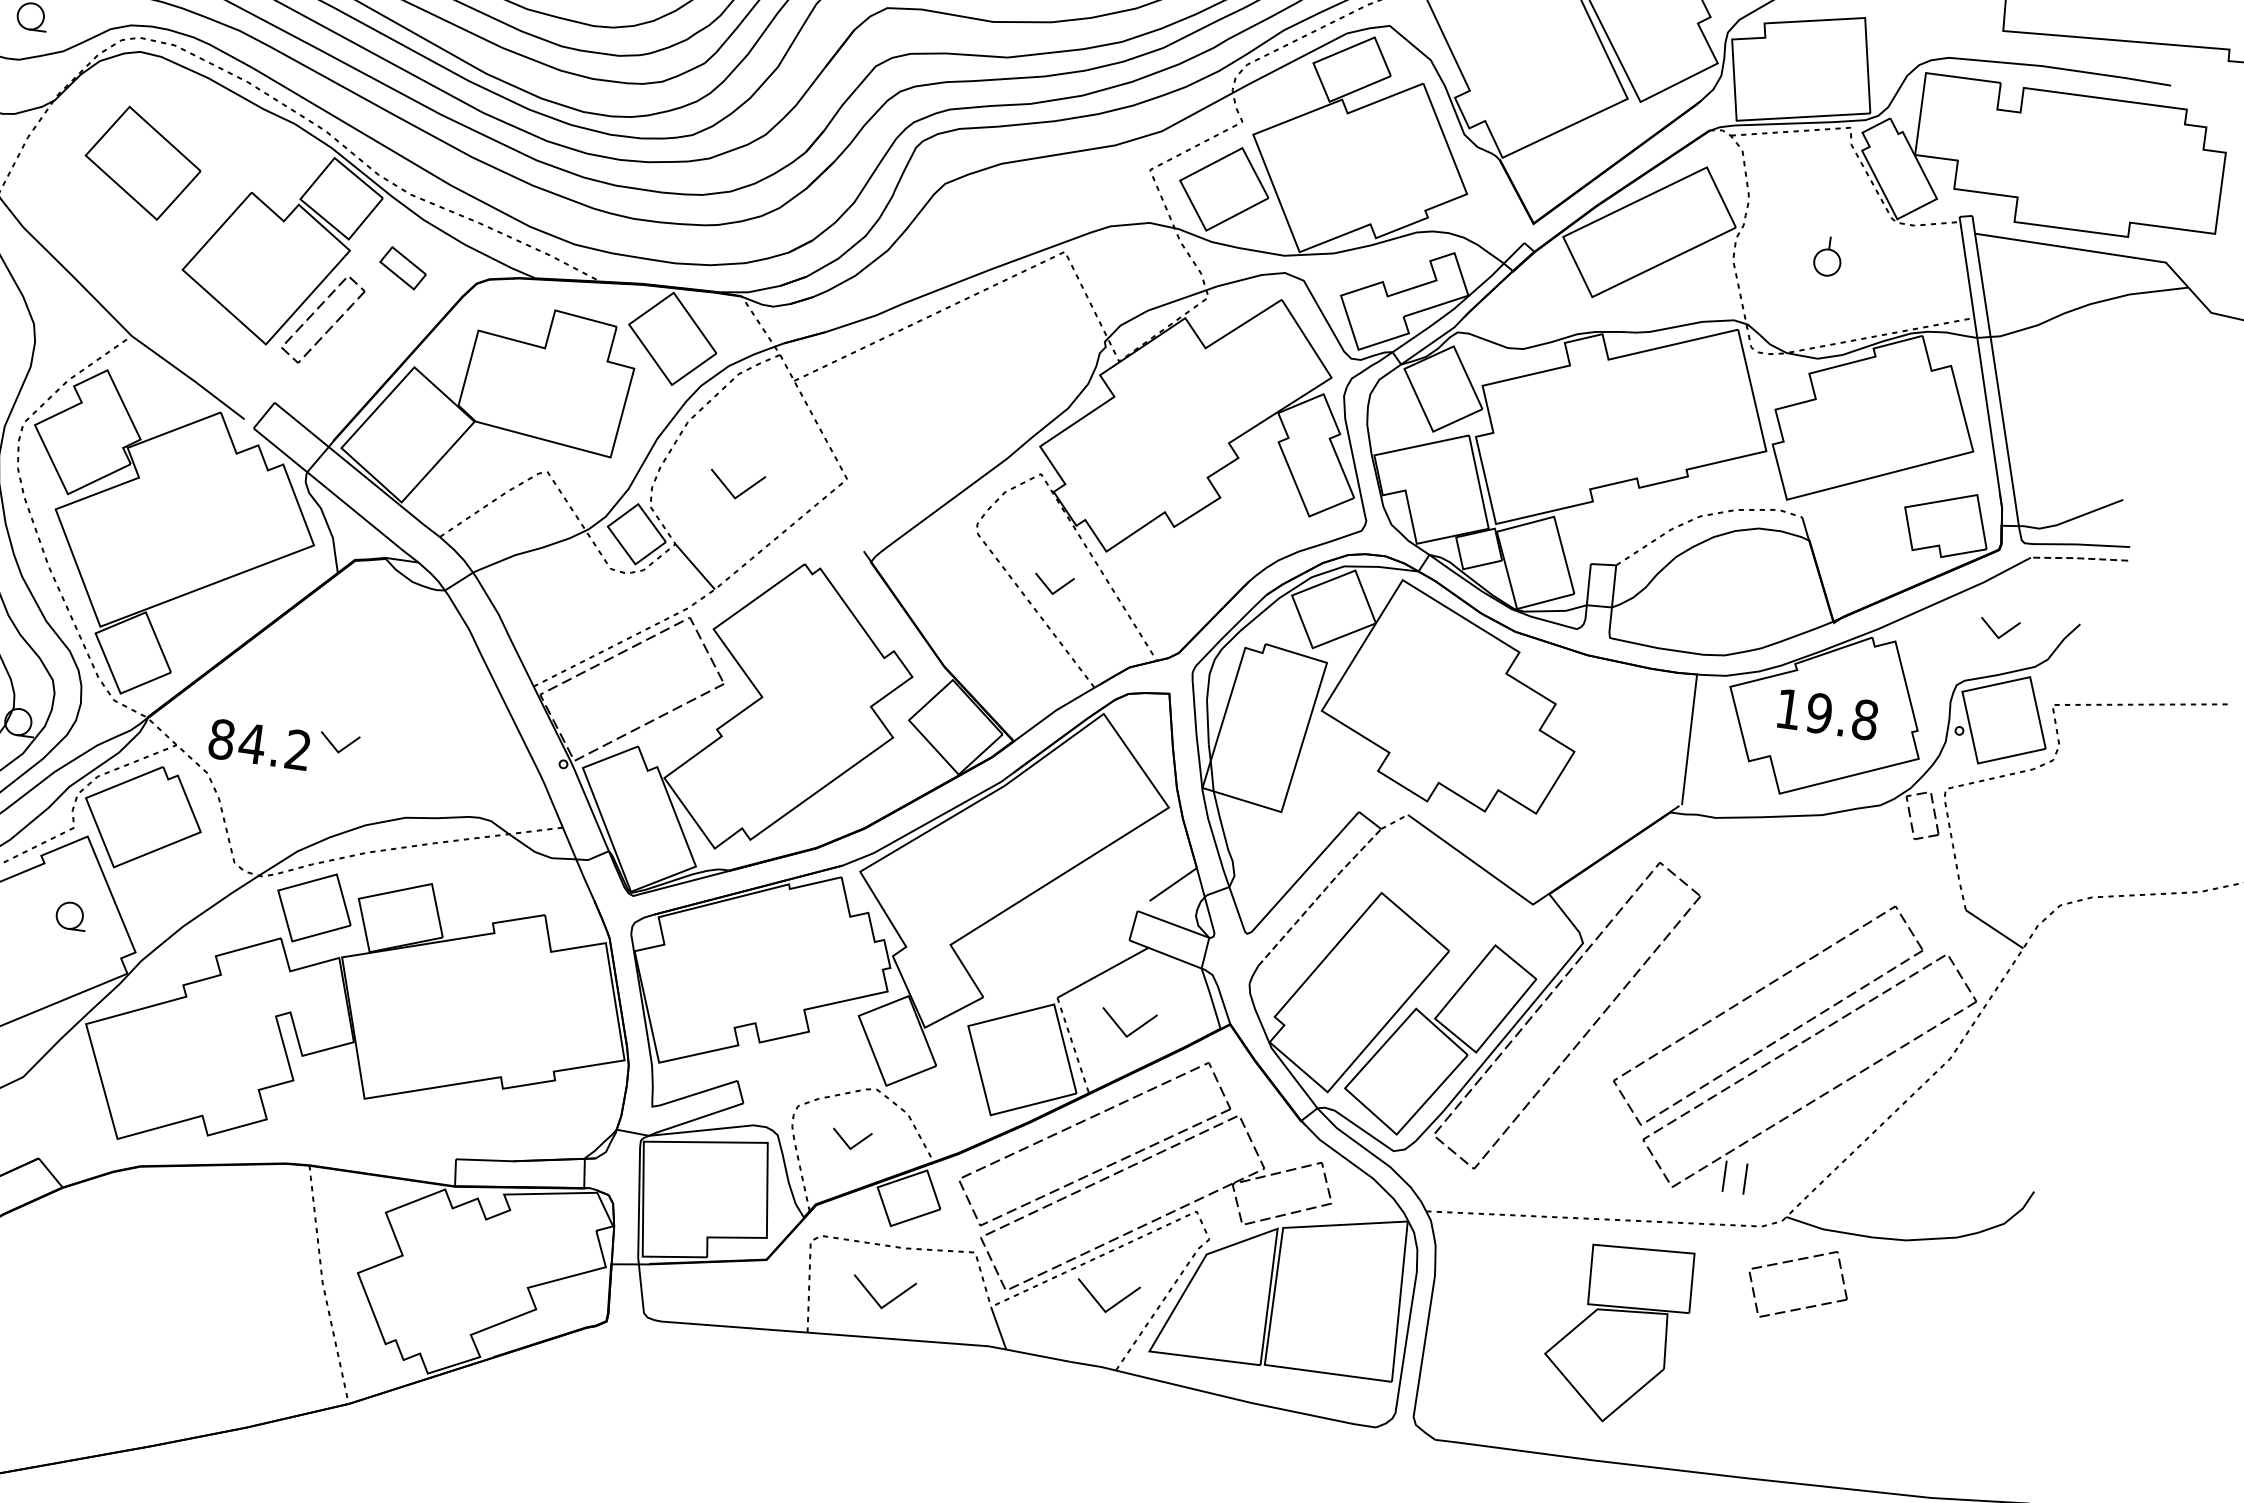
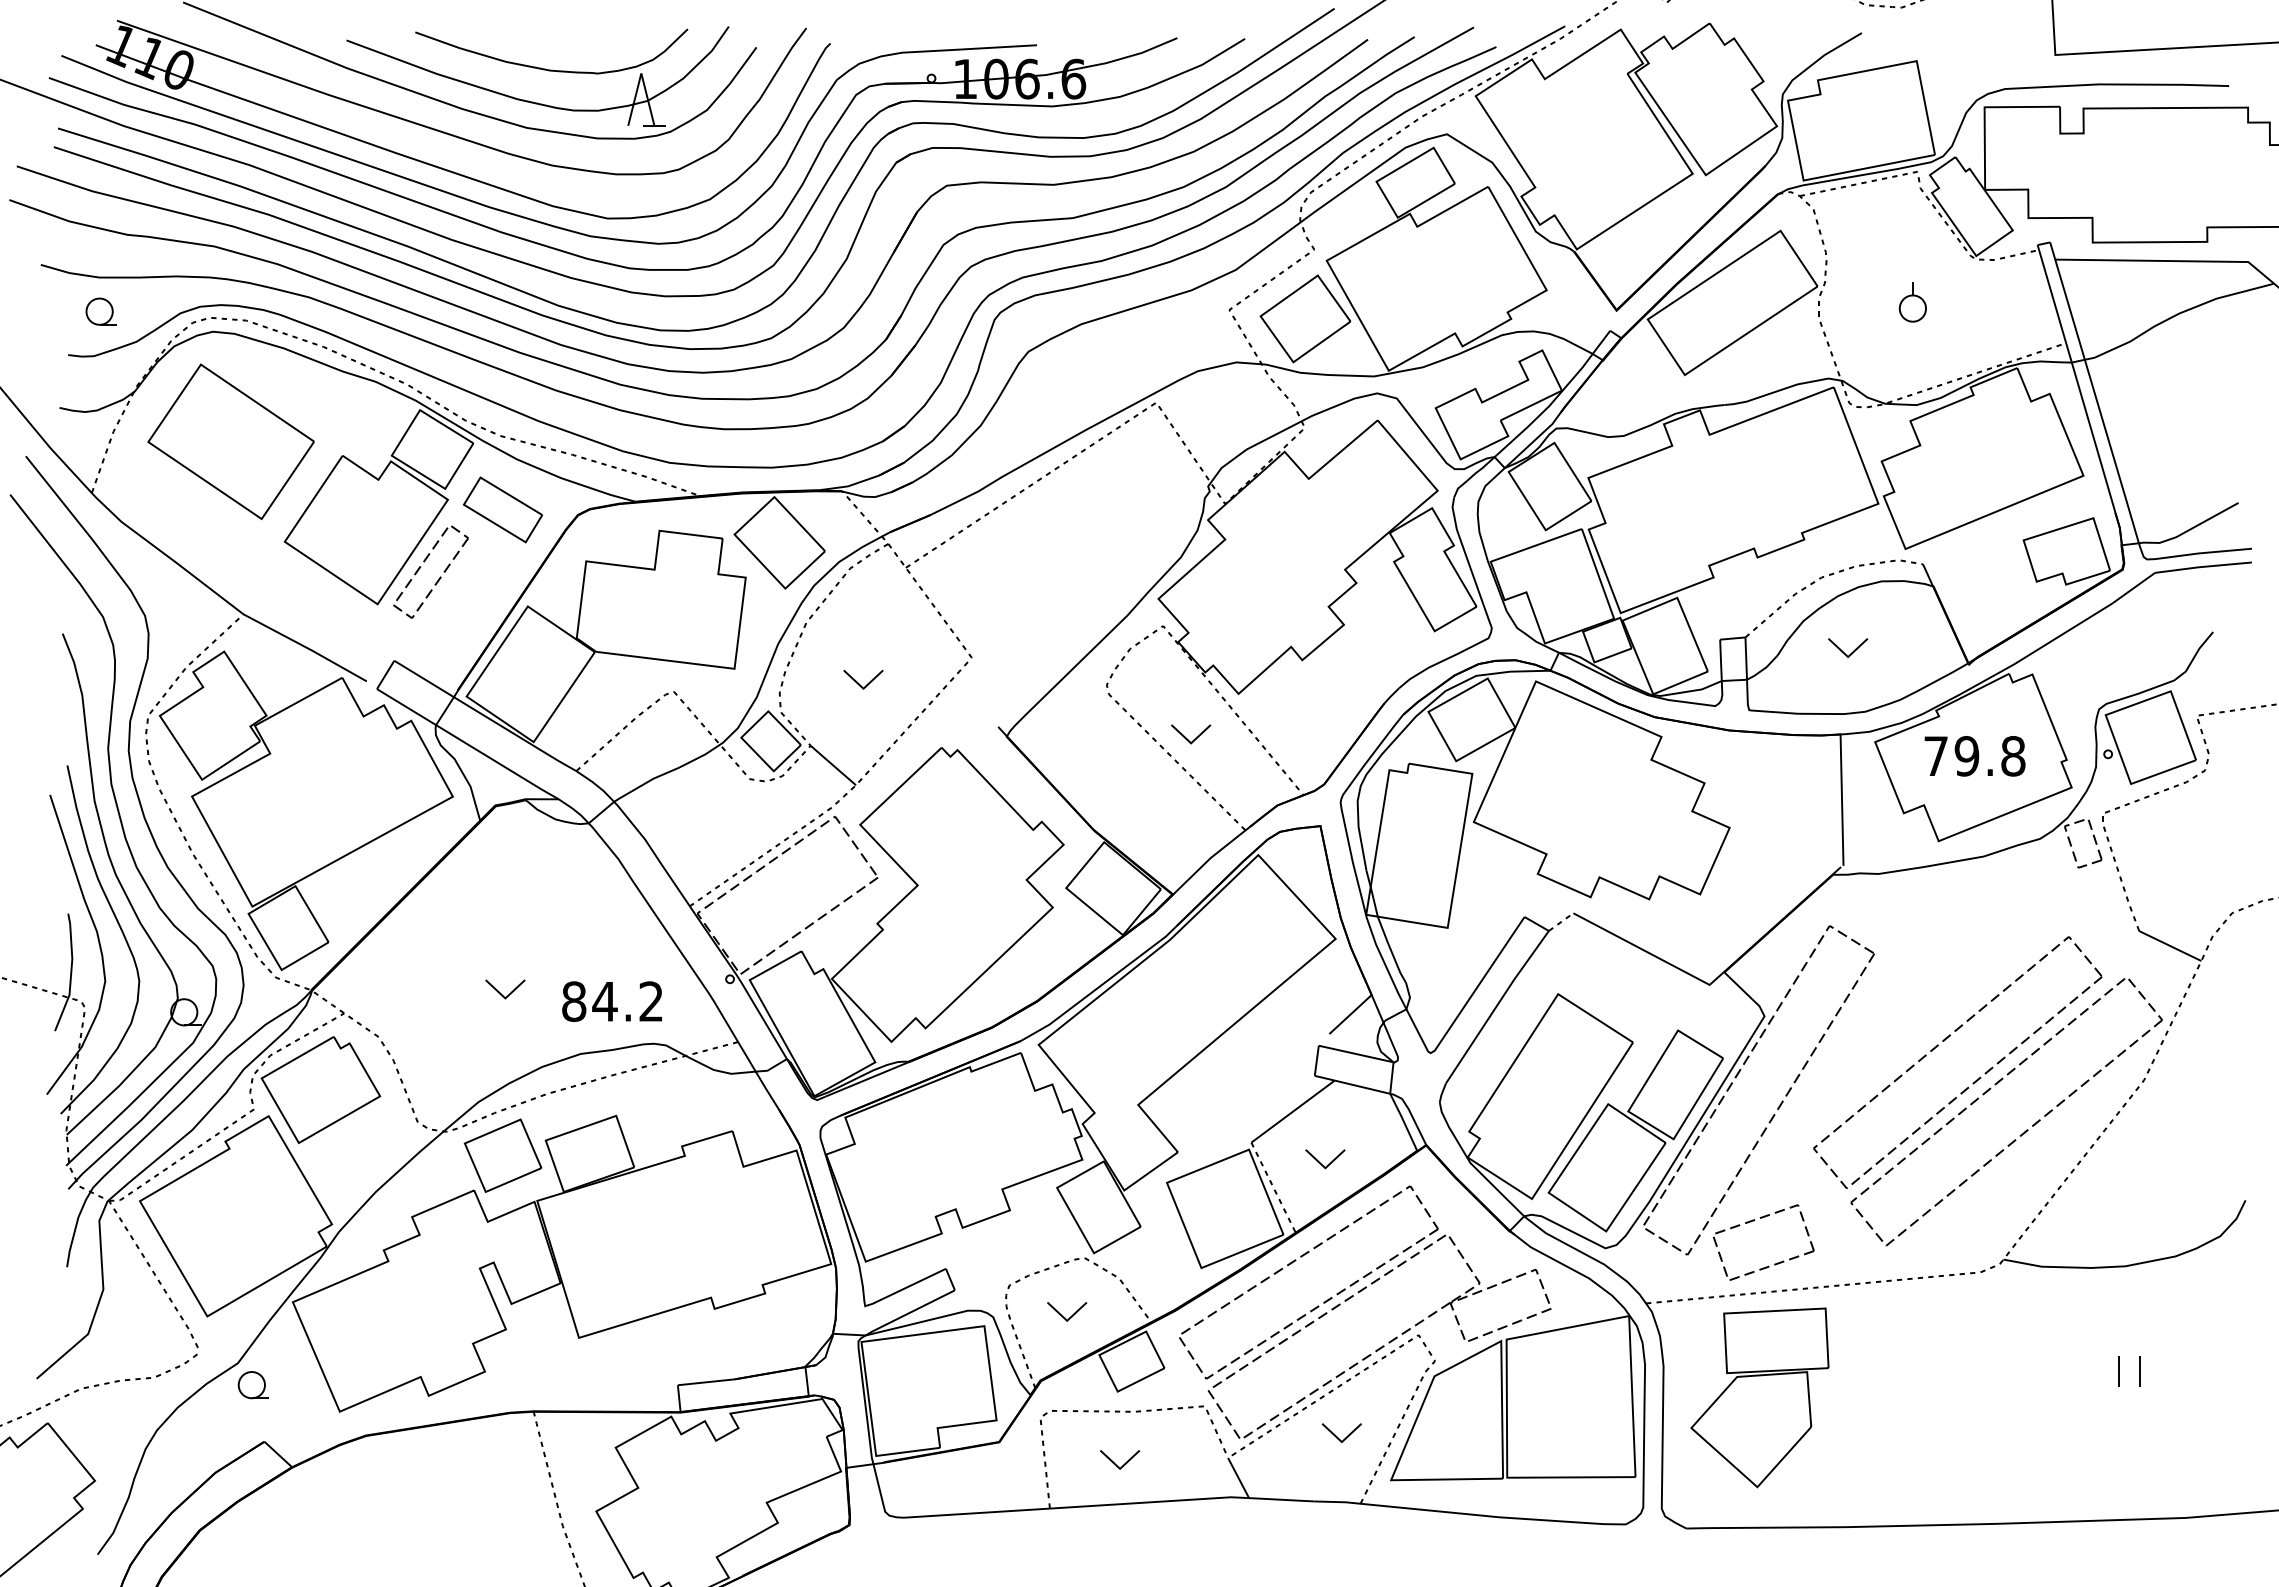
part: (142, 163) -> (230, 441), size x1.43
part: (402, 267) -> (502, 509), size x1.67
part: (736, 485) -> (863, 679), size x0.71
line: (2078, 557) -> (2202, 566), dashed -> solid
part: (2000, 628) -> (1848, 647), moved
text: (1788, 708) -> (1935, 755), 19.8 -> 79.8
text: (259, 744) -> (612, 1001), moved
line: (1318, 897) -> (1496, 1007), dashed -> solid
part: (70, 916) -> (252, 1385), moved
part: (1128, 1024) -> (1325, 1159), size x0.71
part: (1725, 1176) -> (2119, 1371), moved
part: (1791, 1262) -> (1753, 1221), moved
part: (884, 1293) -> (1120, 1459), size x0.62
part: (1106, 1298) -> (1341, 1433), size x0.62
part: (1616, 1332) -> (1759, 1397), moved

